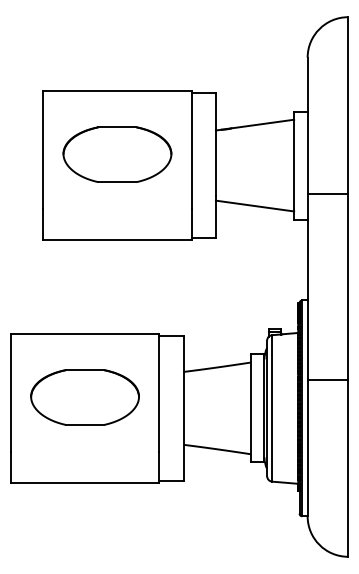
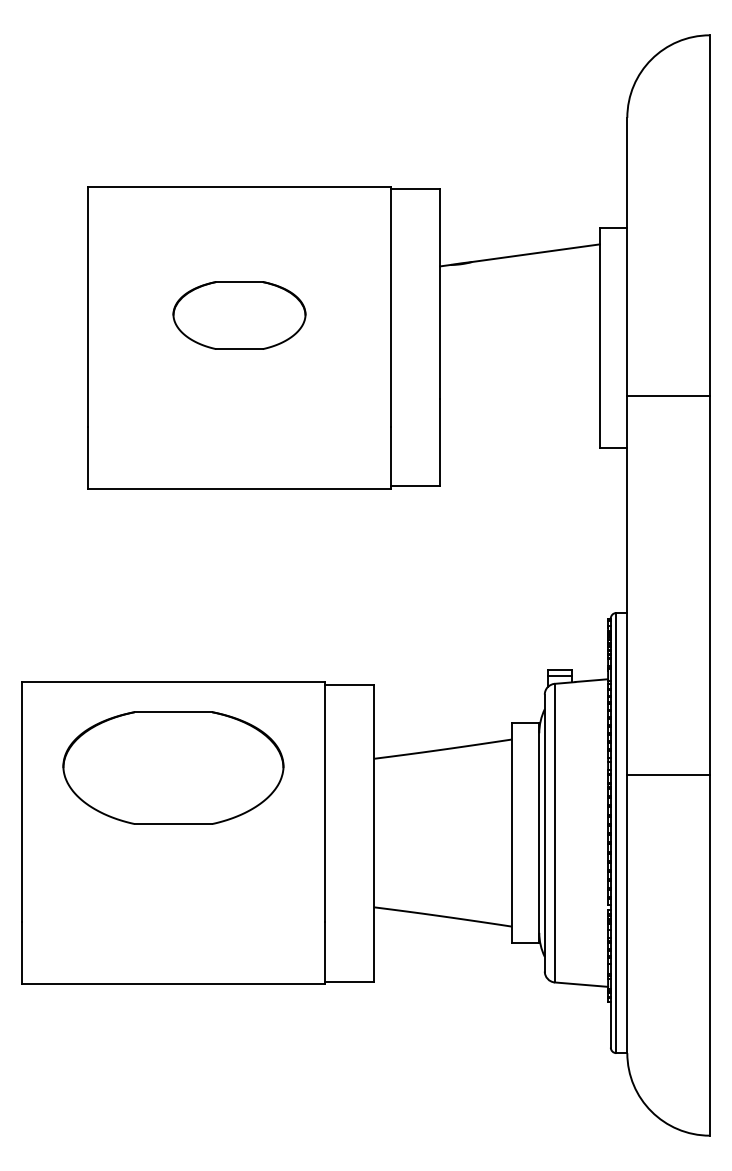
part: (117, 154) -> (239, 315), size x0.6
line: (254, 205) -> (518, 419), removed
part: (84, 397) -> (172, 768), moved

